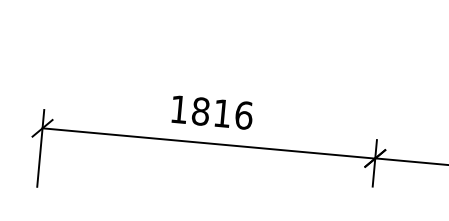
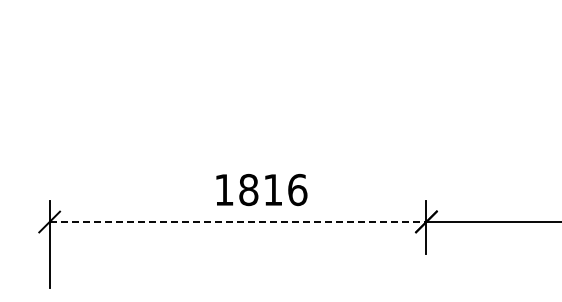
text: (212, 113) -> (261, 190), moved
line: (209, 143) -> (238, 222), solid -> dashed

